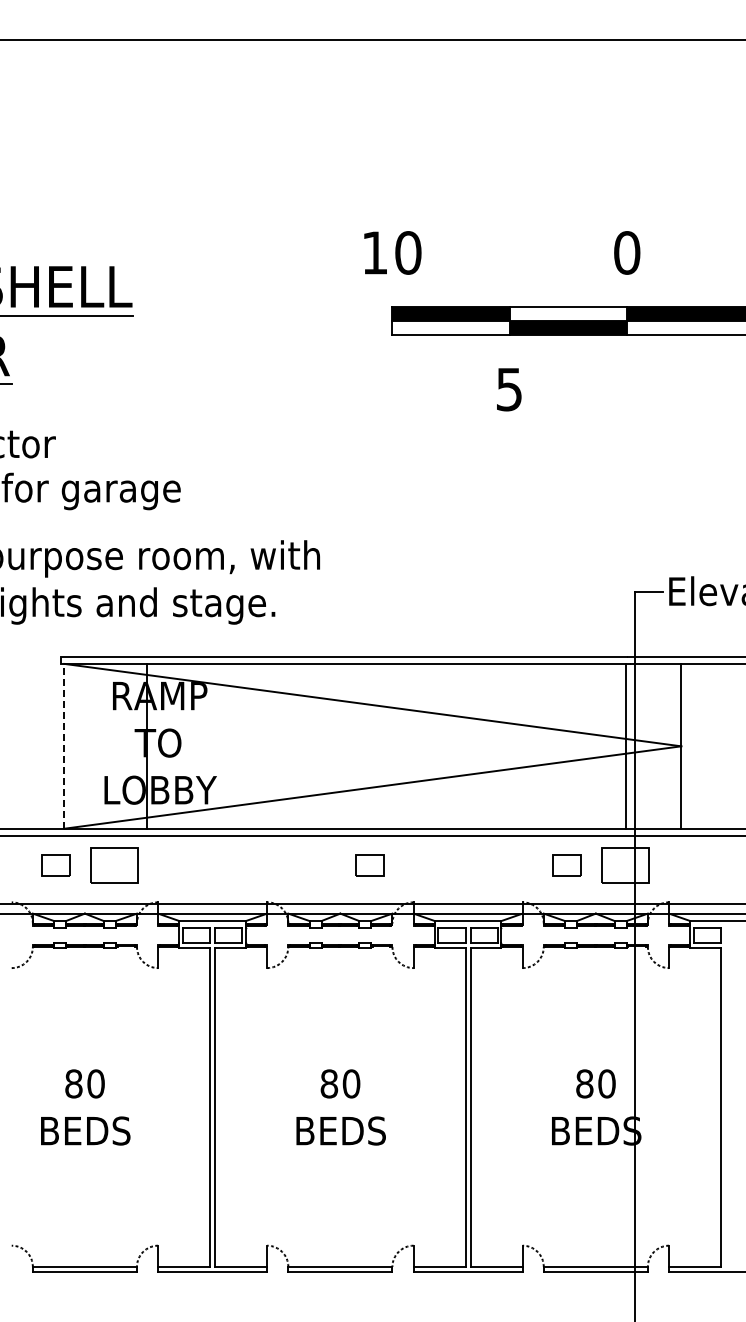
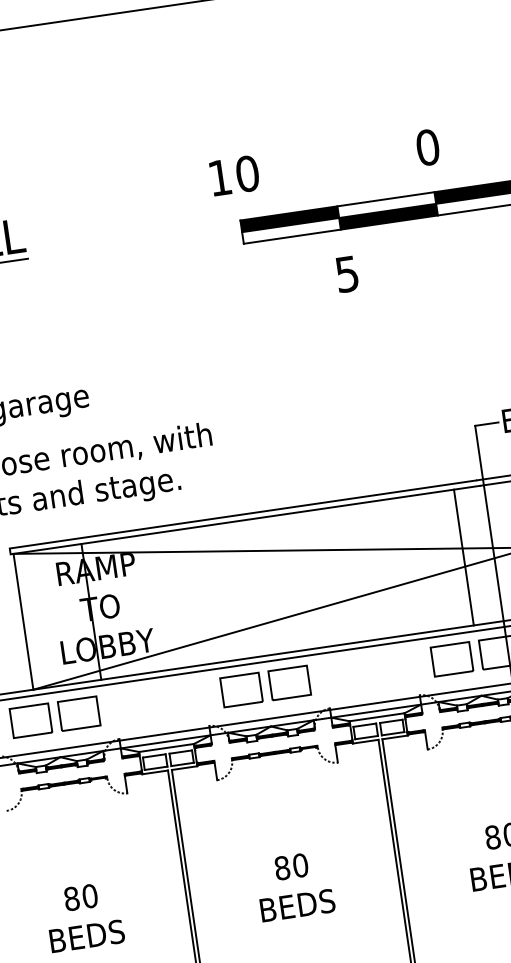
line: (64, 745) -> (23, 621), dashed -> solid
line: (625, 745) -> (463, 556), moved
part: (56, 865) -> (31, 720), size x1.67
part: (311, 865) -> (241, 690), added
part: (370, 865) -> (290, 683), size x1.67
part: (567, 865) -> (452, 659), size x1.67

